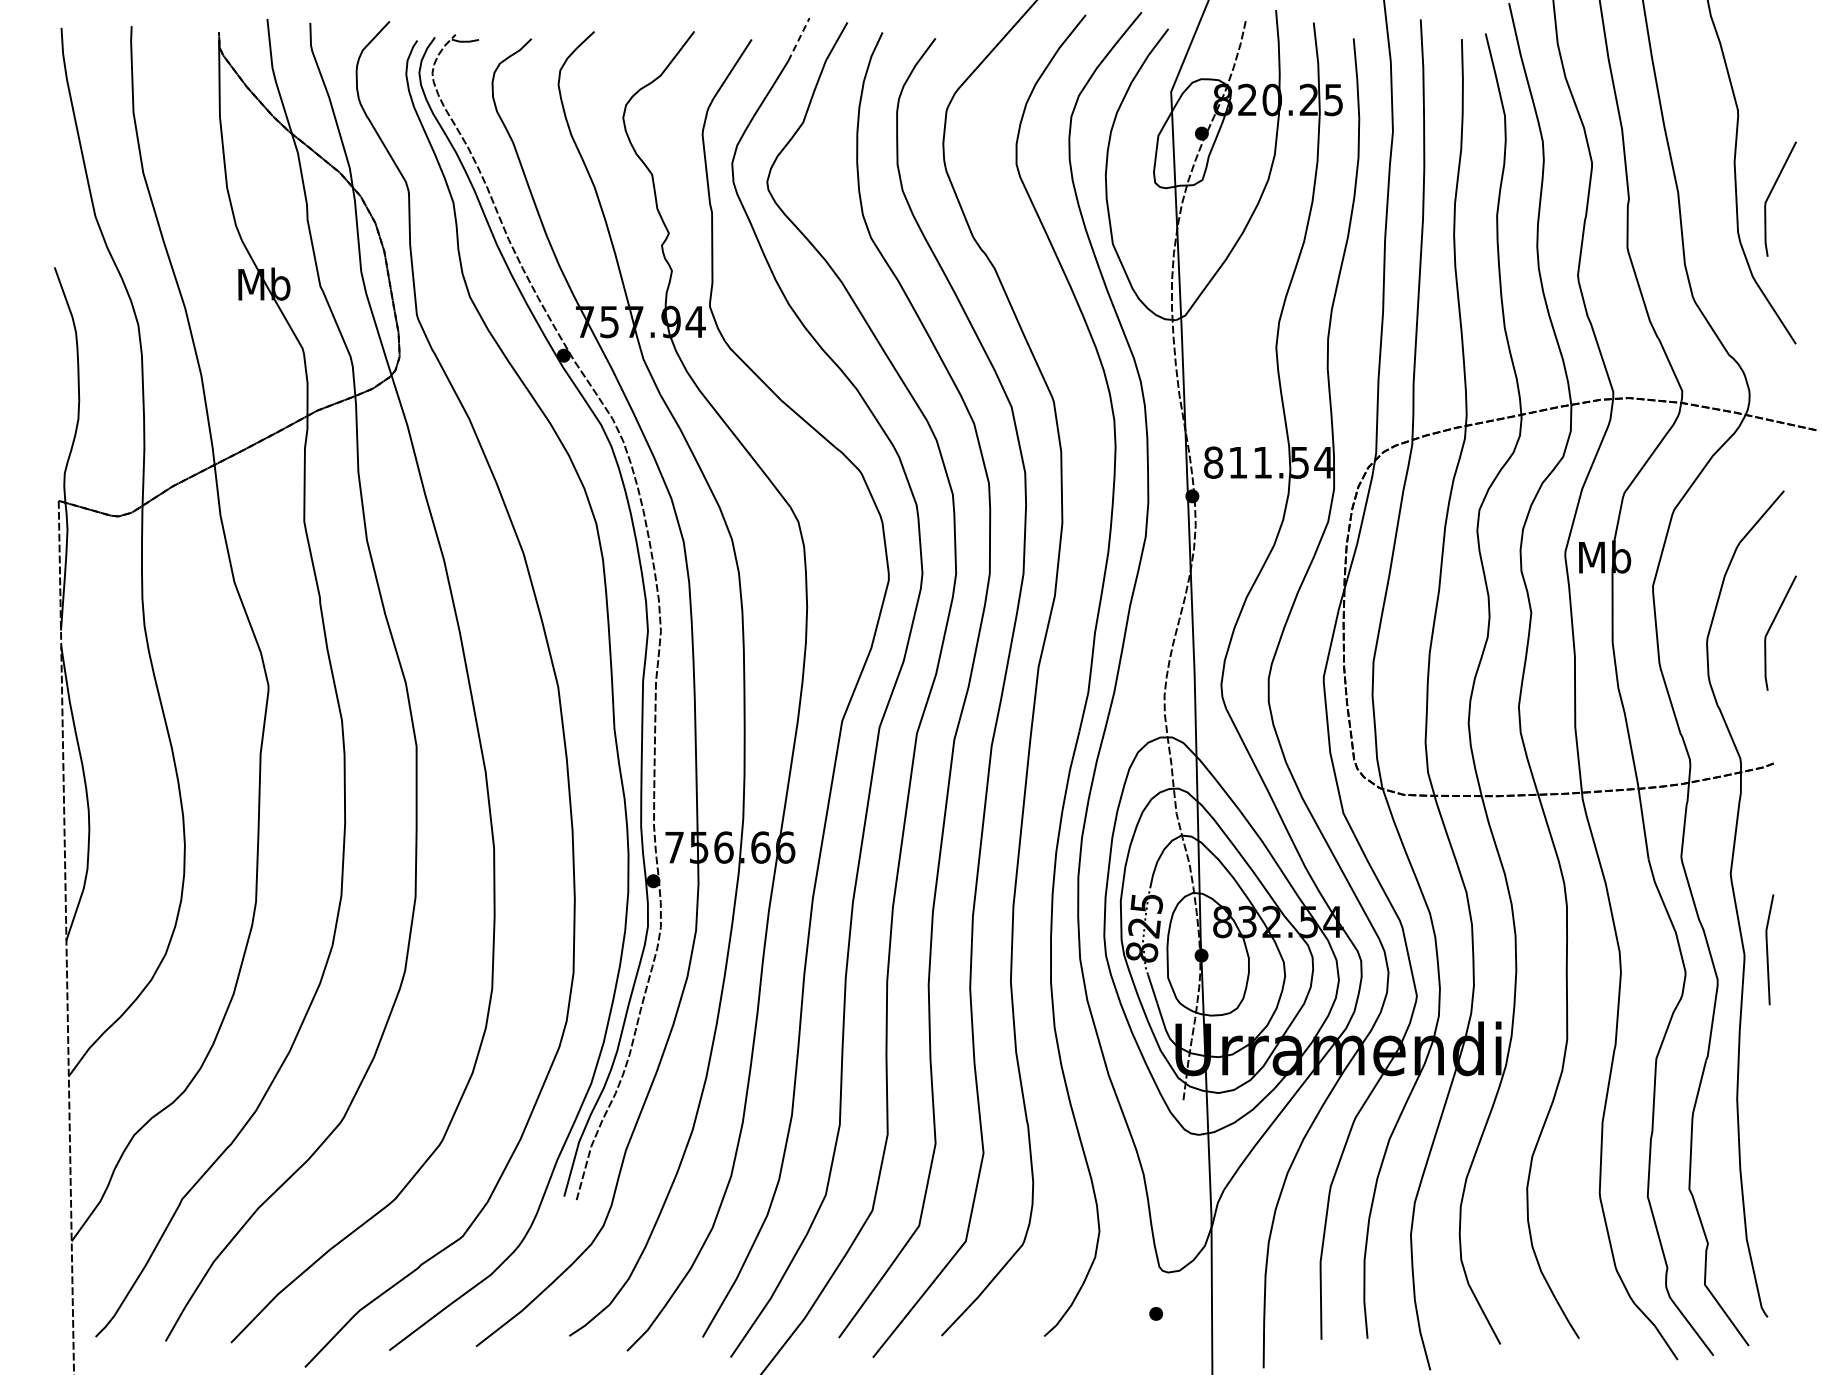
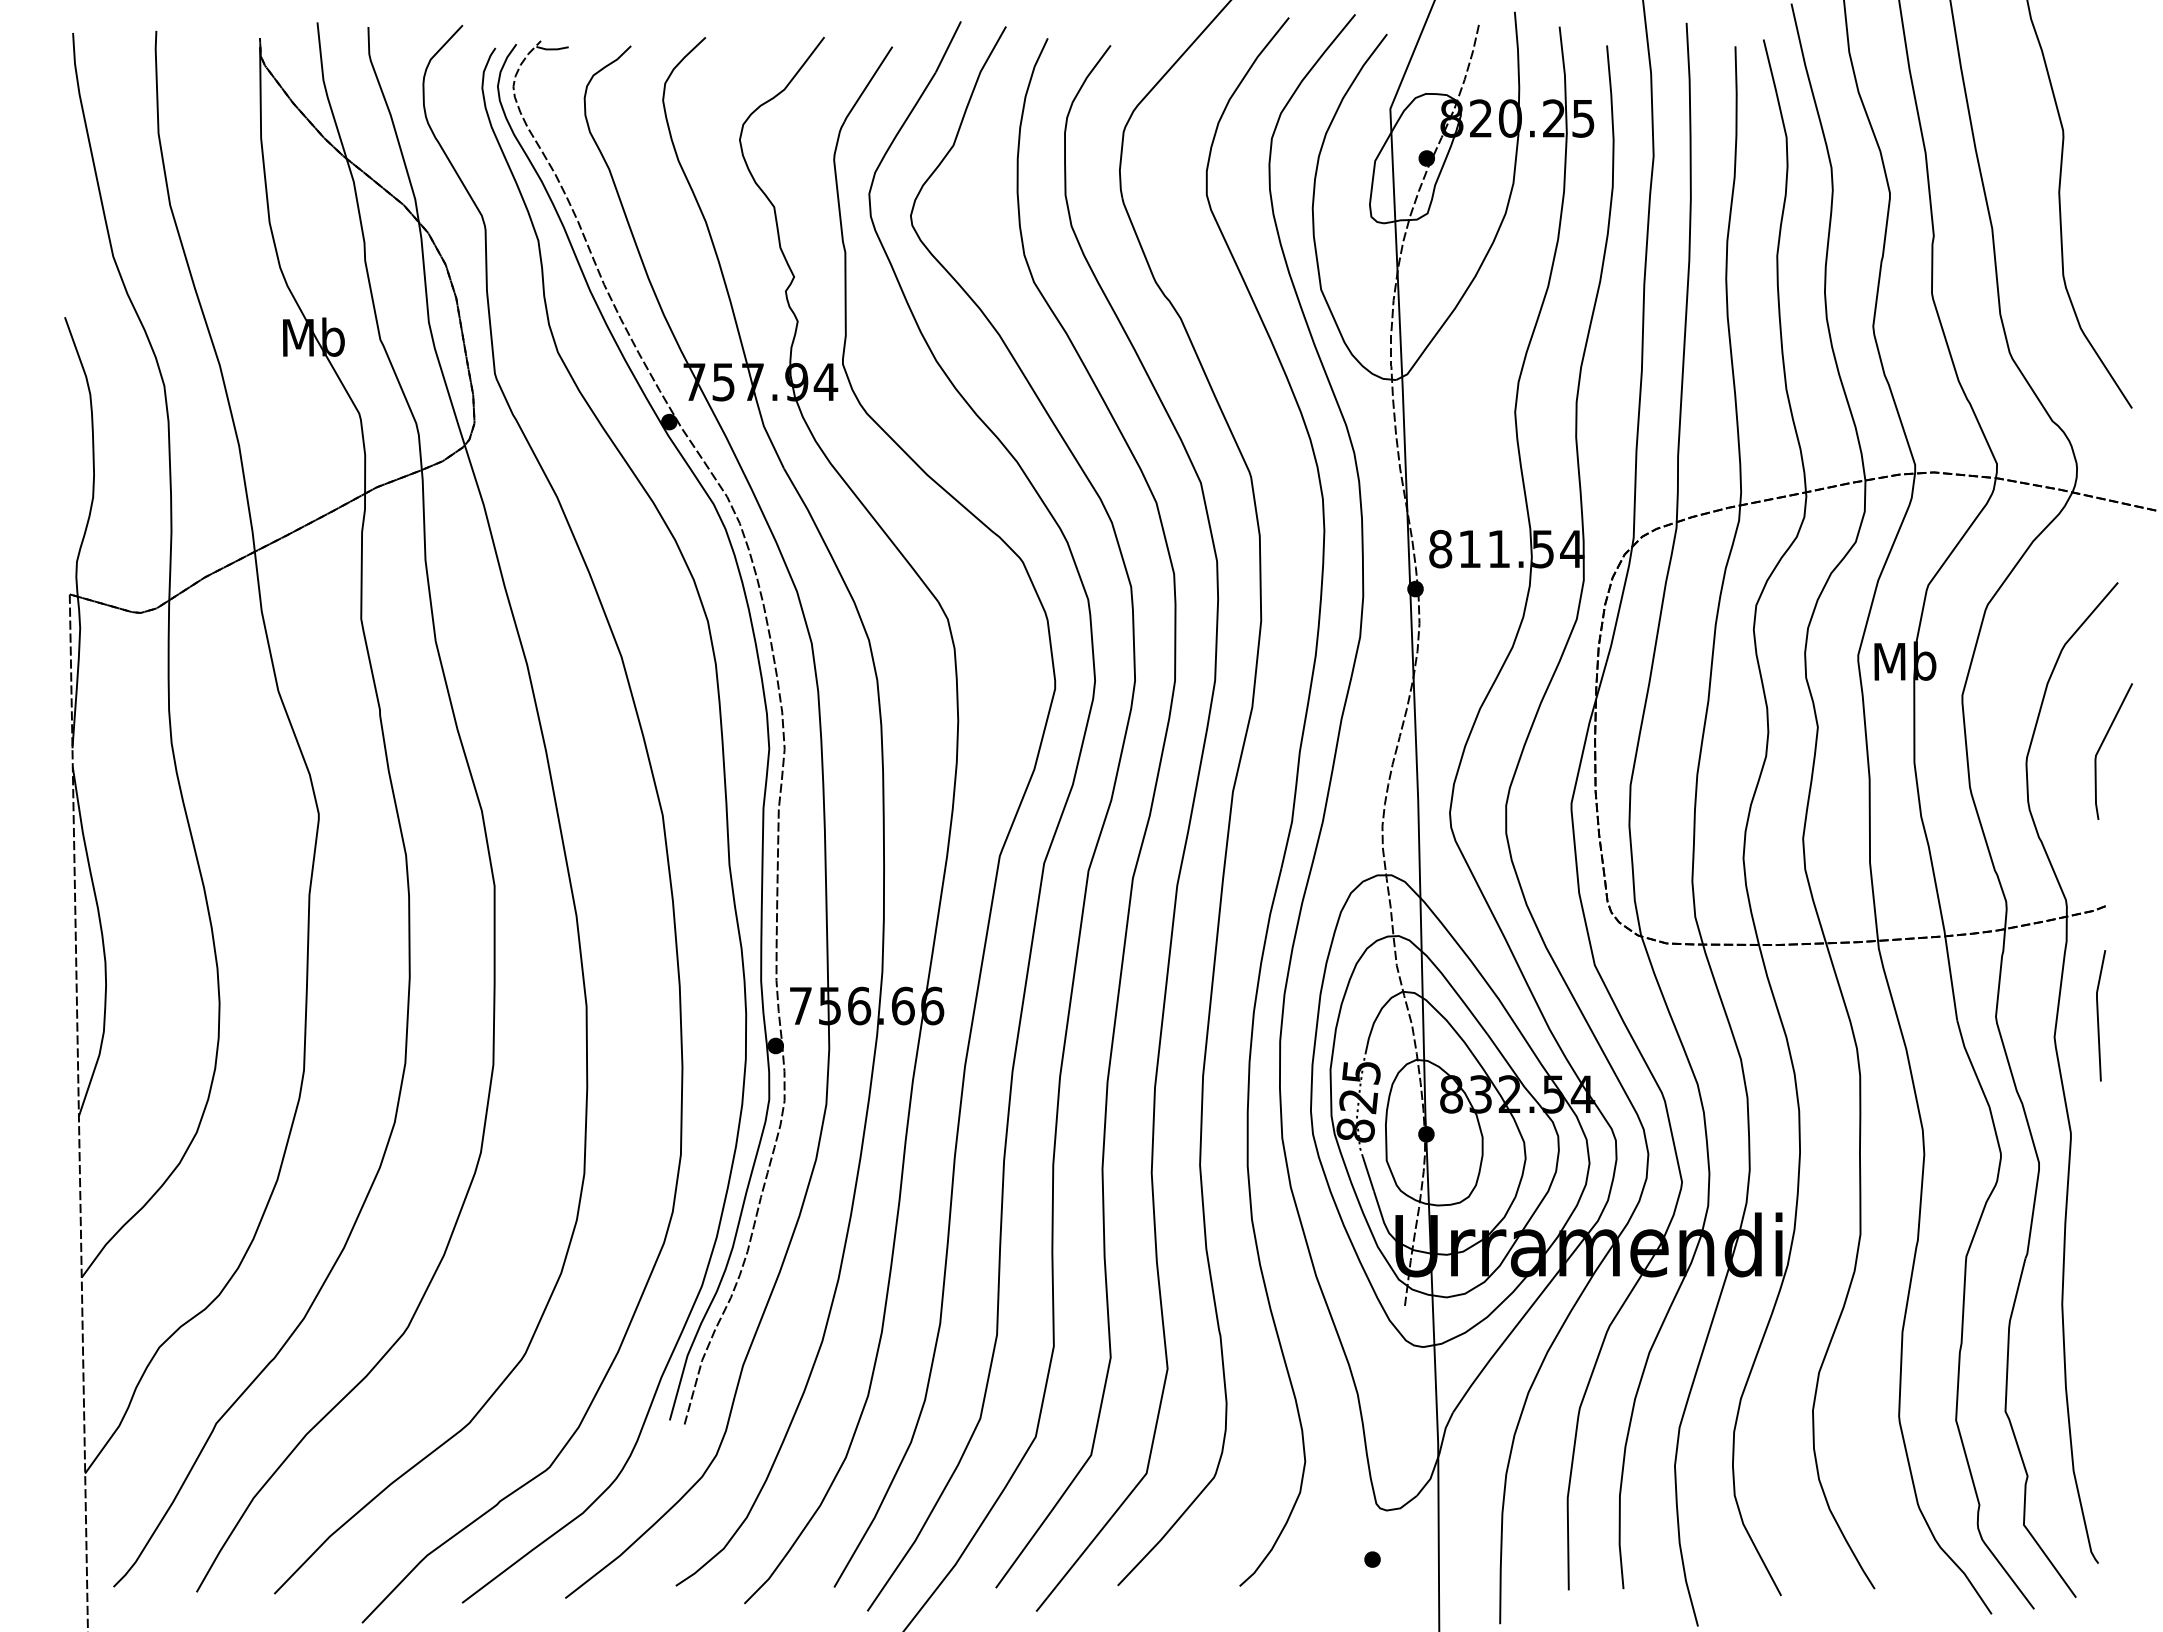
line: (798, 39) -> (947, 46), dashed -> solid
line: (1771, 193) -> (2102, 229), removed
line: (1768, 950) -> (2099, 1016), moved

